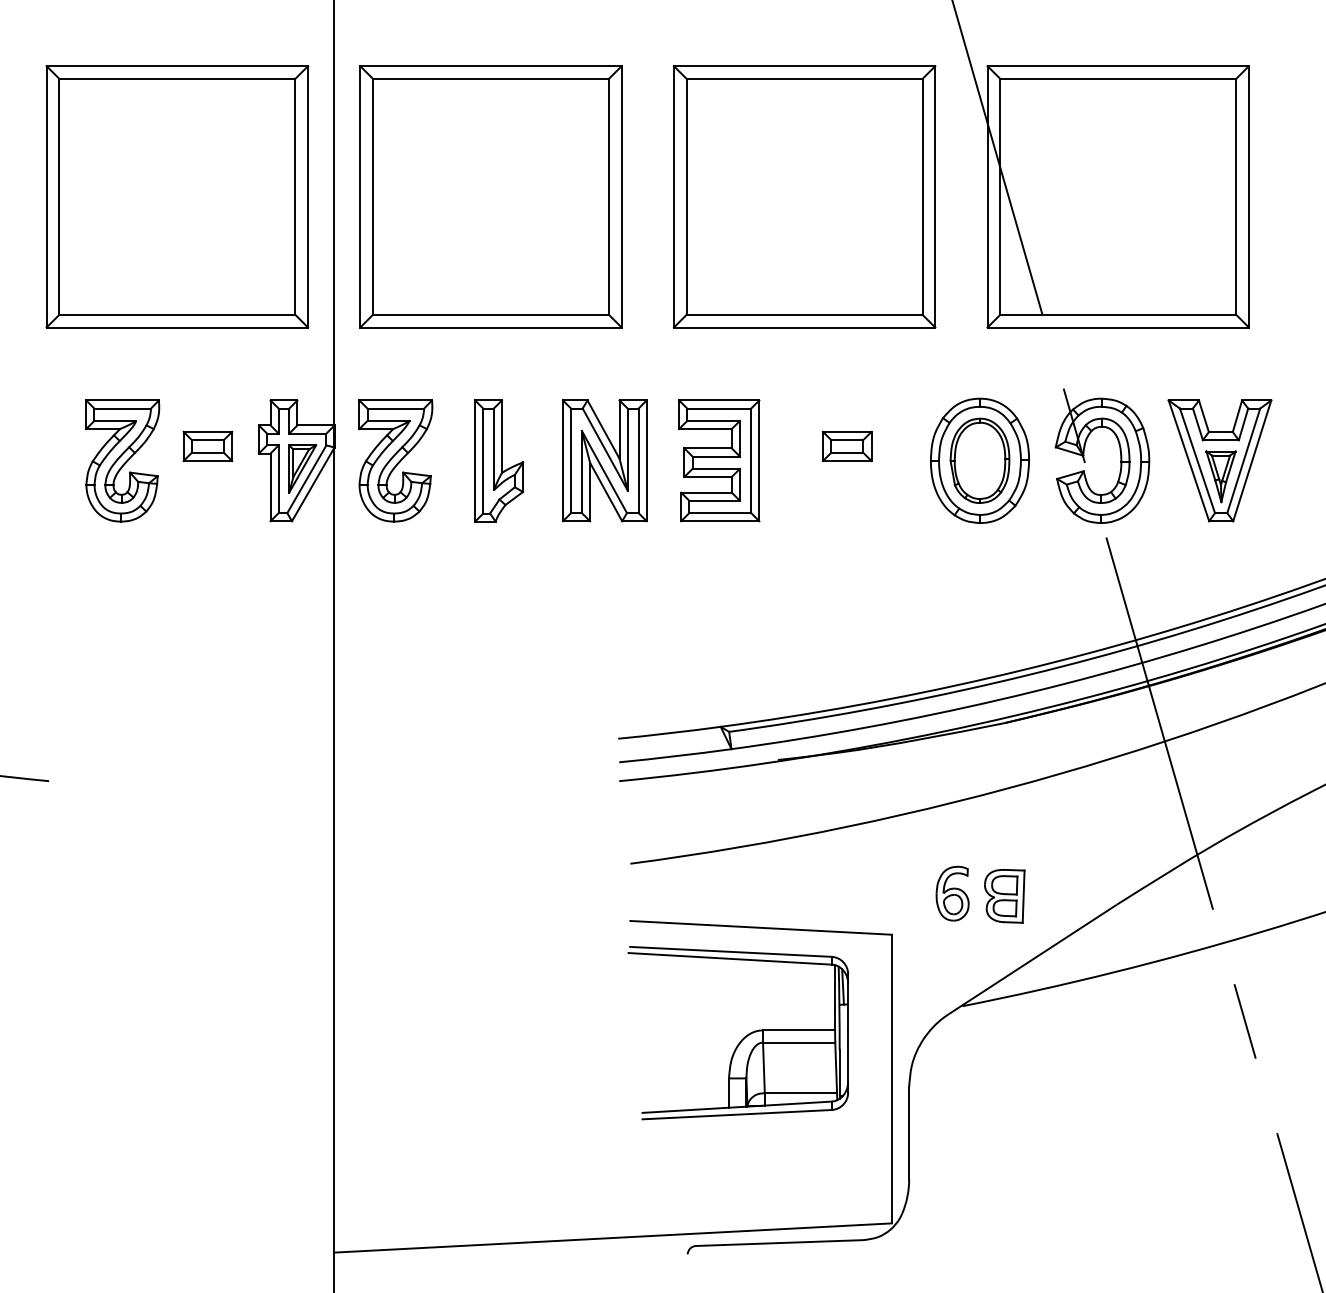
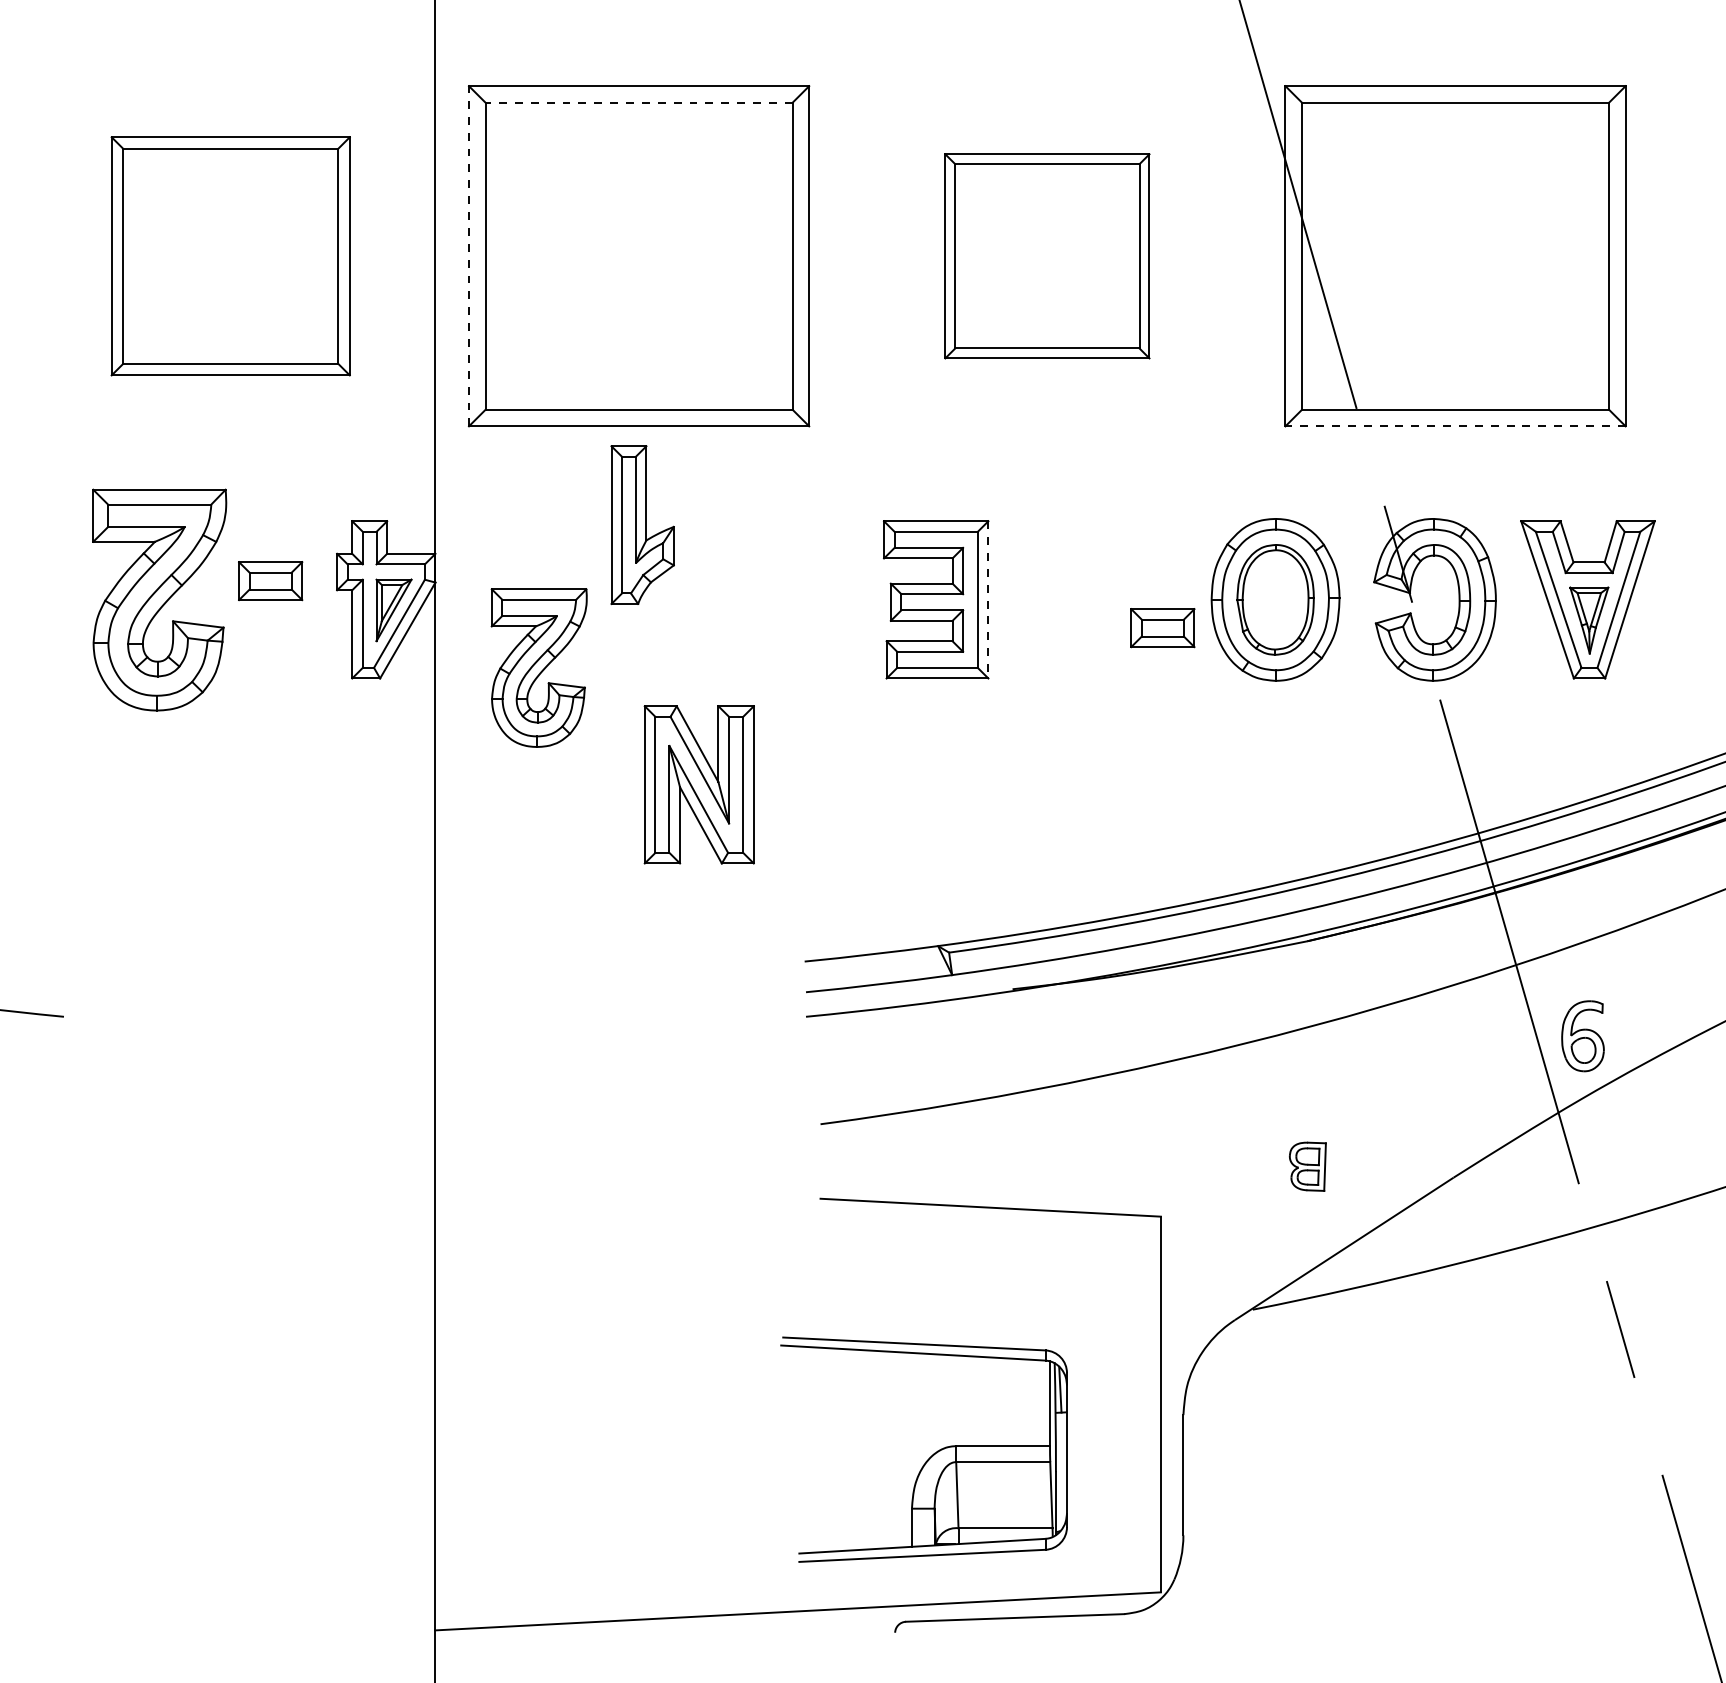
line: (491, 78) -> (639, 102), solid -> dashed
line: (360, 196) -> (469, 255), solid -> dashed
part: (177, 197) -> (230, 256), size x0.7
part: (804, 197) -> (1047, 256), size x0.6
line: (1118, 327) -> (1455, 426), solid -> dashed
part: (847, 446) -> (1162, 628), moved
part: (122, 460) -> (159, 599), size x1.4
part: (395, 460) -> (538, 667), moved
part: (604, 460) -> (698, 784), moved
line: (759, 460) -> (988, 599), solid -> dashed
part: (498, 461) -> (642, 525), moved
part: (952, 893) -> (1582, 1036), moved
part: (1004, 896) -> (1307, 1166), size x0.7
part: (743, 1038) -> (930, 1456), moved

